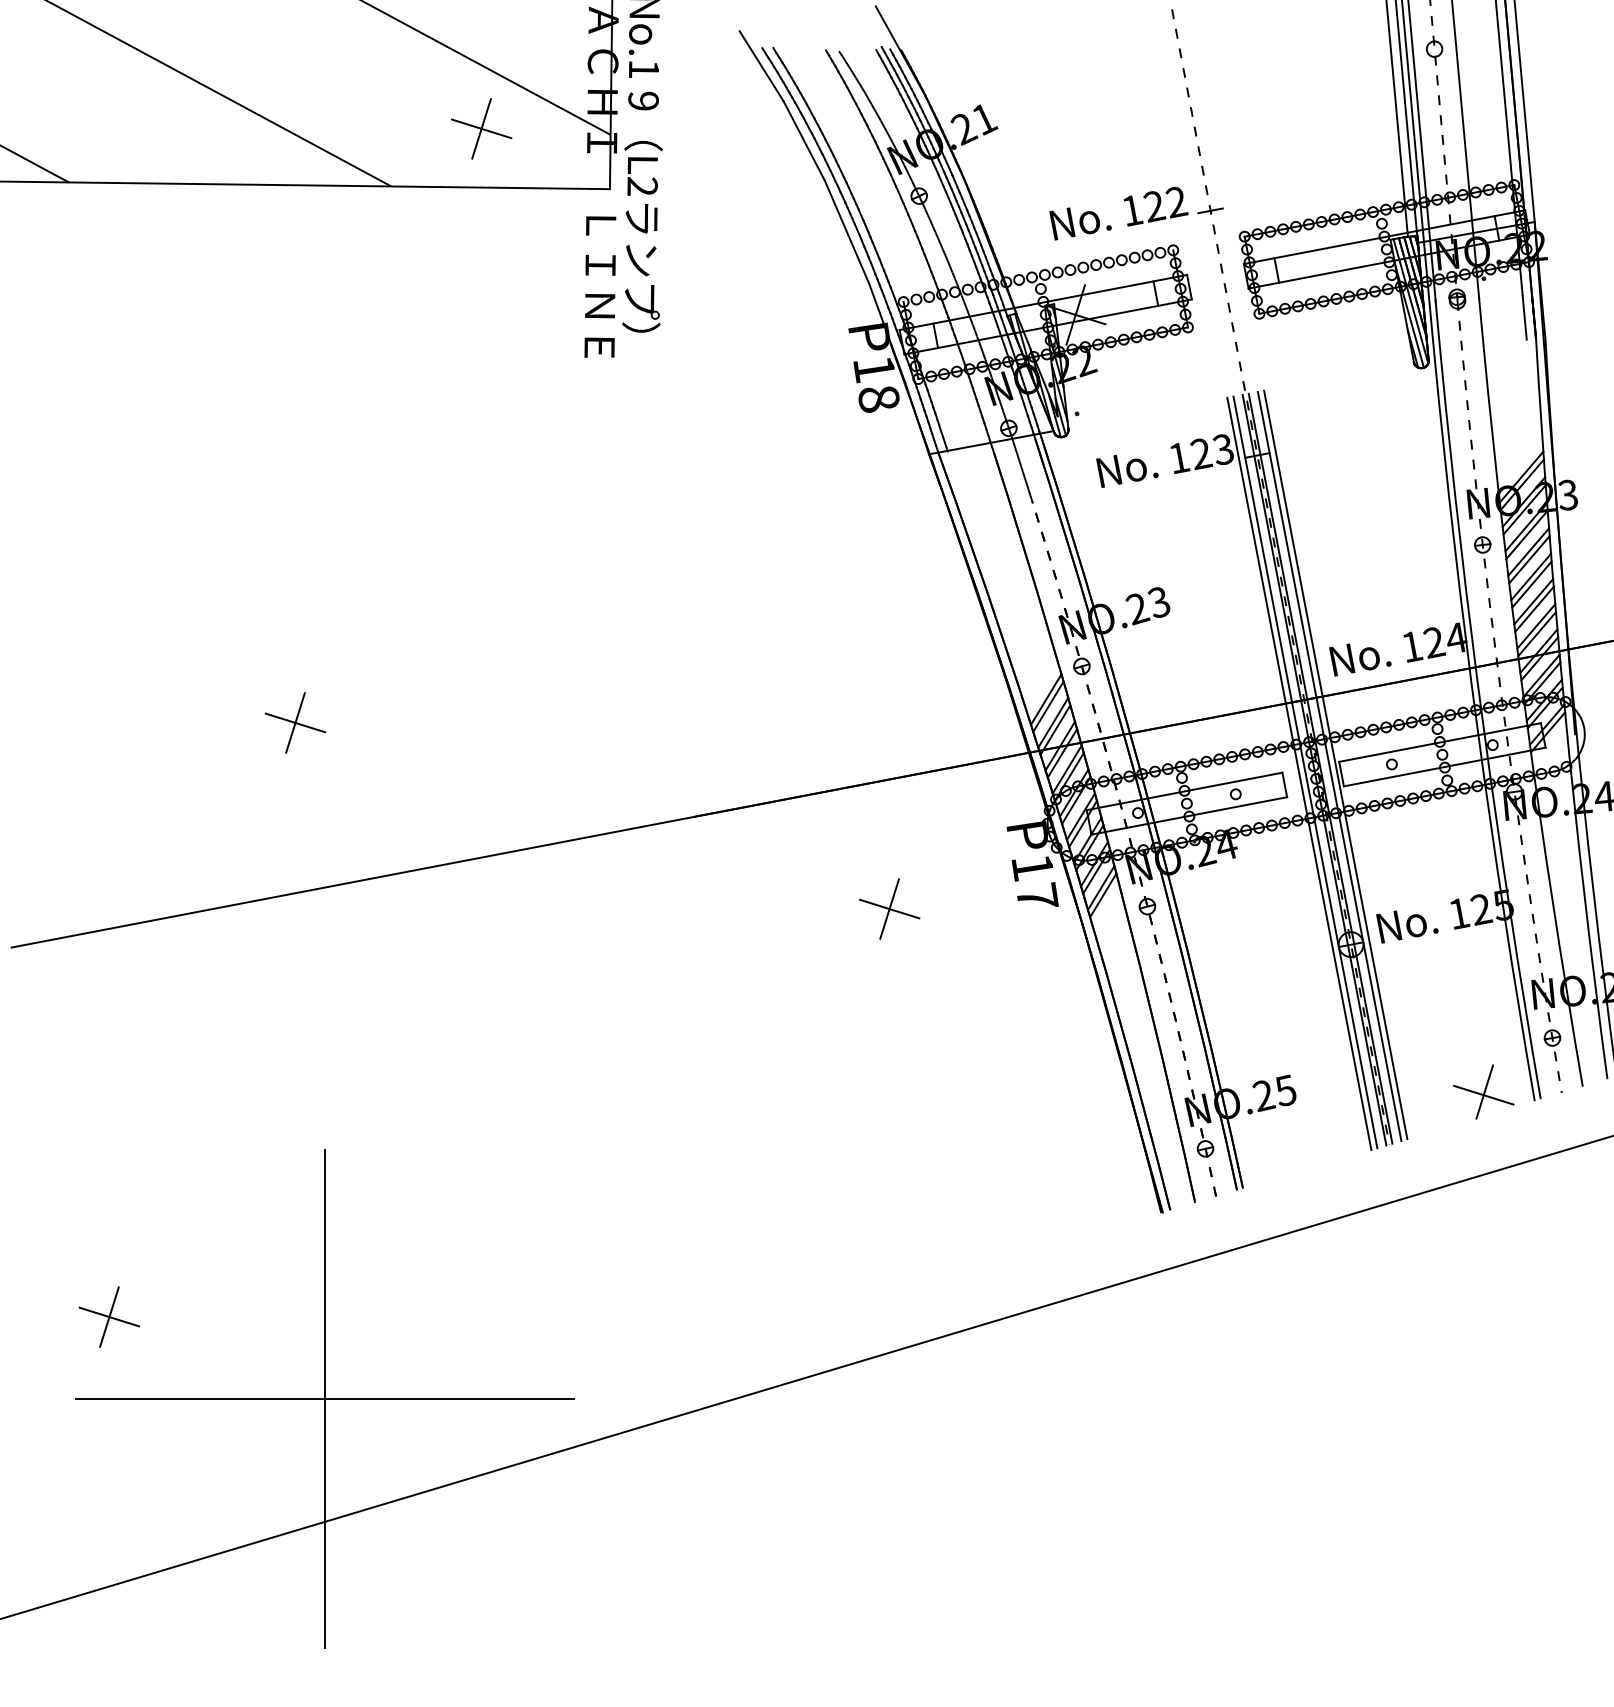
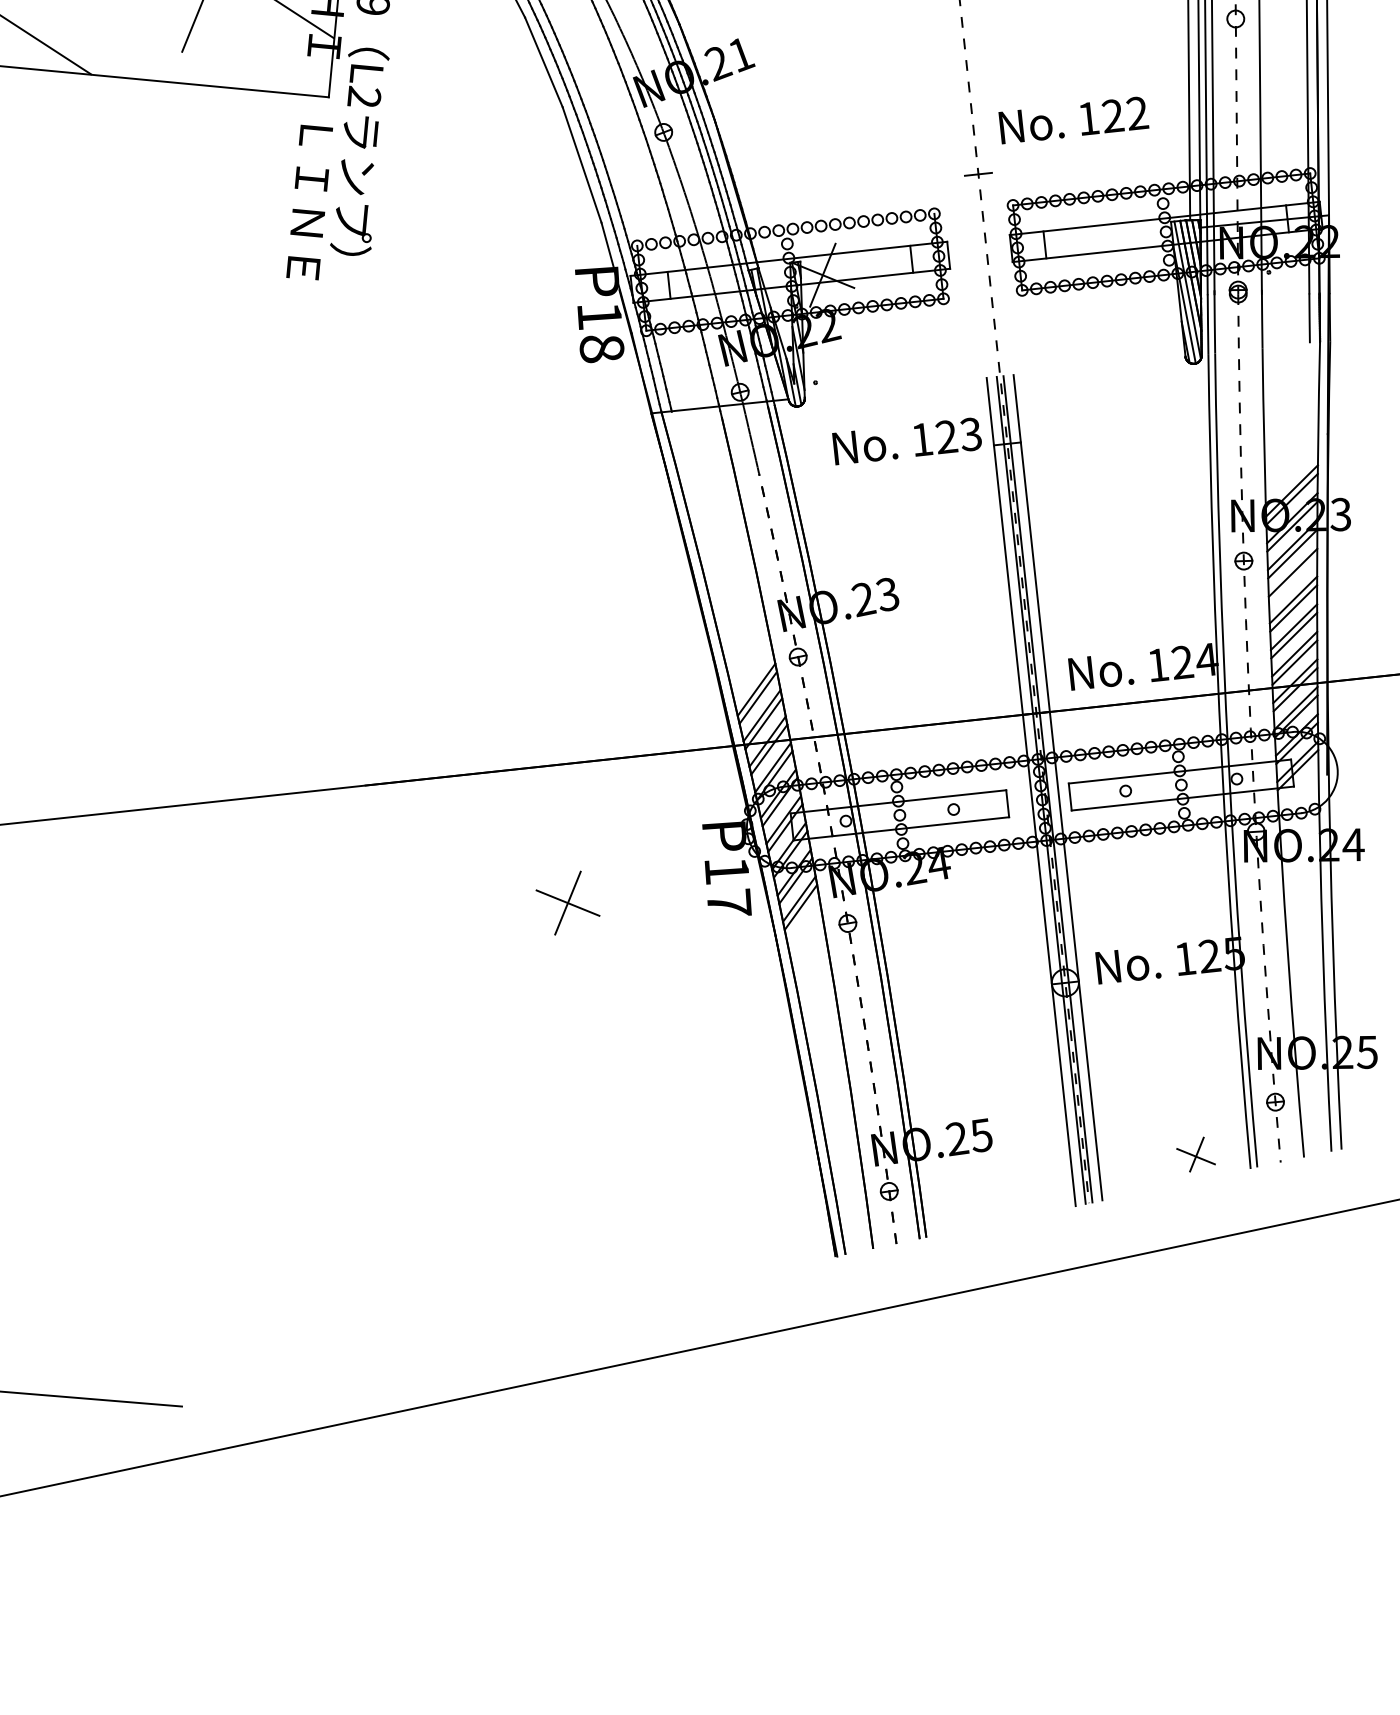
line: (481, 128) -> (194, 20), removed
text: (1118, 213) -> (1073, 120), moved
line: (1529, 559) -> (1293, 581), removed
line: (1335, 764) -> (1064, 786), removed
line: (1299, 773) -> (1024, 792), removed
part: (1483, 1091) -> (1195, 1153), size x0.6

